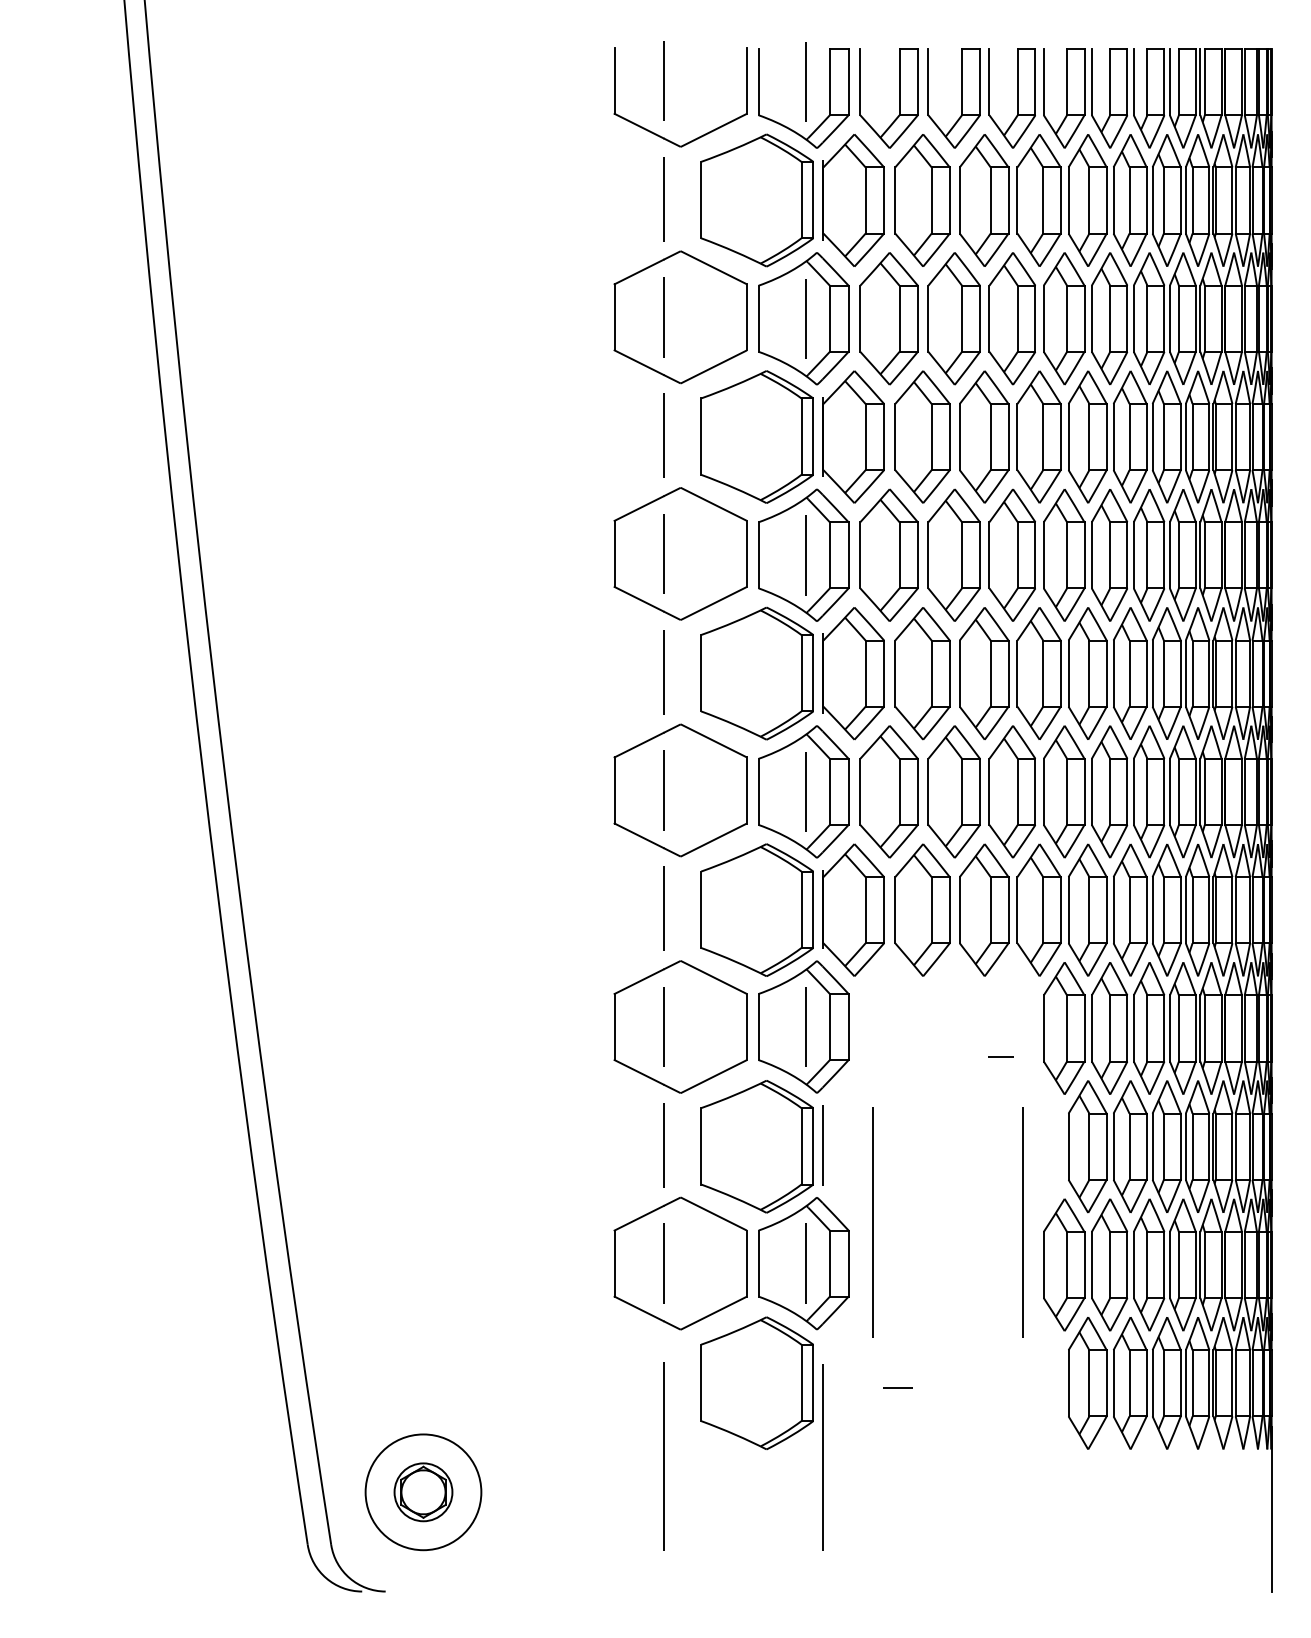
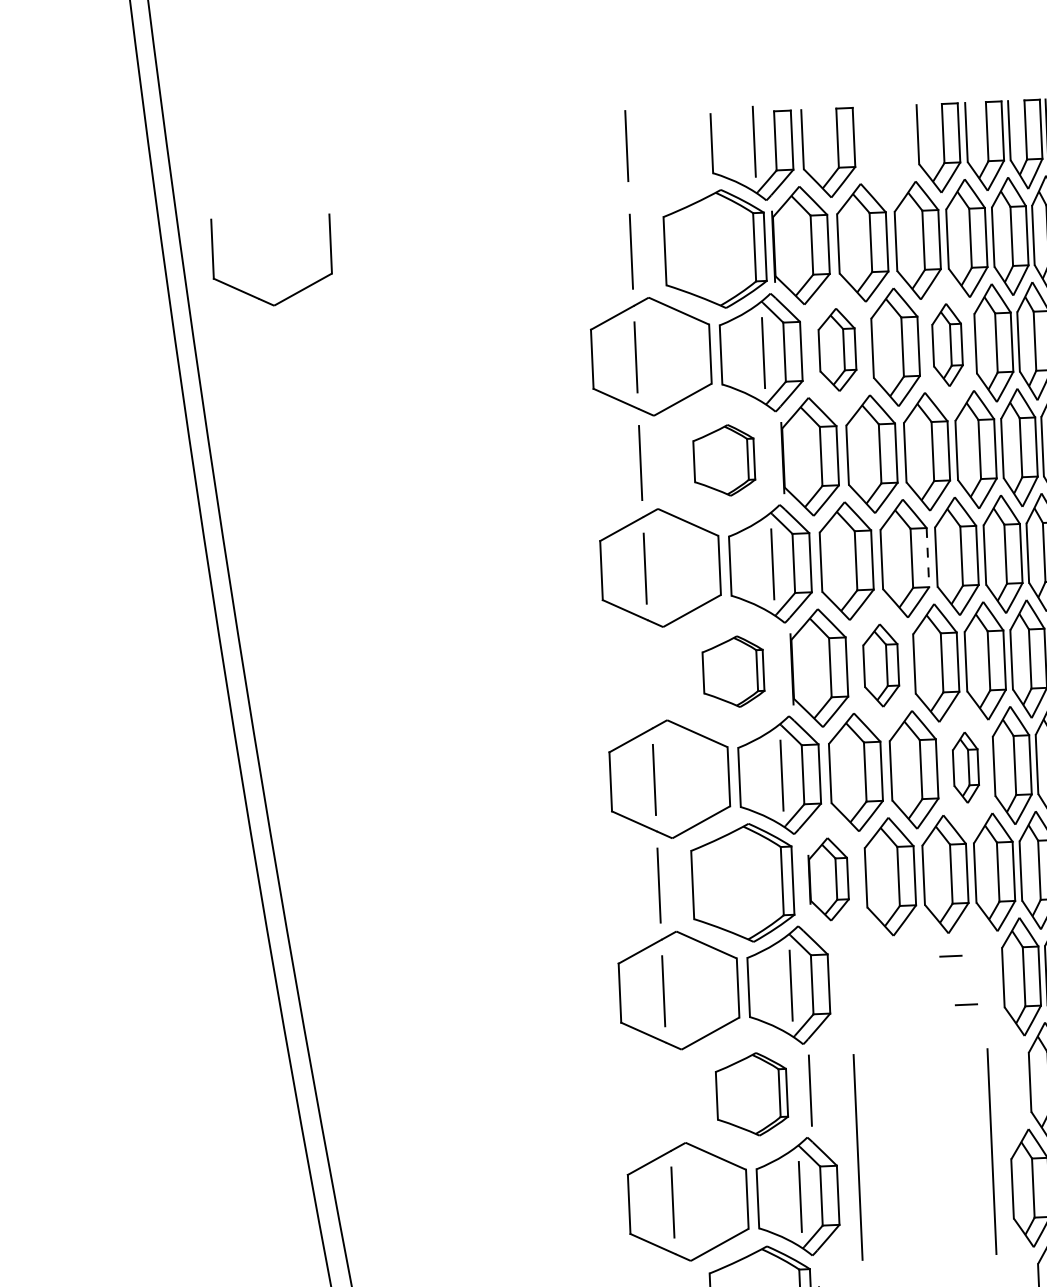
part: (961, 98) -> (893, 150), removed
part: (660, 135) -> (255, 296), moved
part: (888, 318) -> (836, 349), size x0.7
part: (1011, 318) -> (946, 344), size x0.7
part: (756, 436) -> (723, 460), size x0.6
line: (980, 555) -> (928, 557), solid -> dashed
line: (663, 671) -> (649, 673), removed
part: (756, 673) -> (732, 671), size x0.6
part: (922, 673) -> (881, 665), size x0.7
part: (1011, 791) -> (965, 767), size x0.6
part: (853, 909) -> (828, 878), size x0.7
line: (985, 1001) -> (950, 955), added
line: (663, 1144) -> (668, 1096), removed
part: (756, 1146) -> (751, 1094), size x0.7

